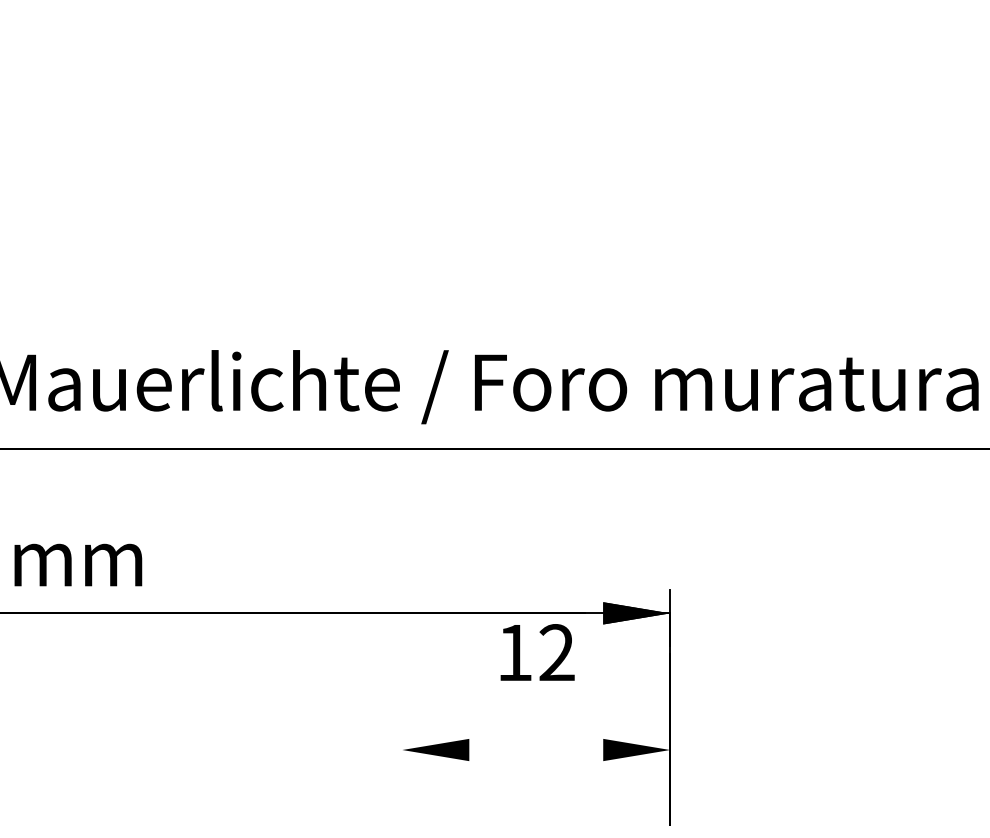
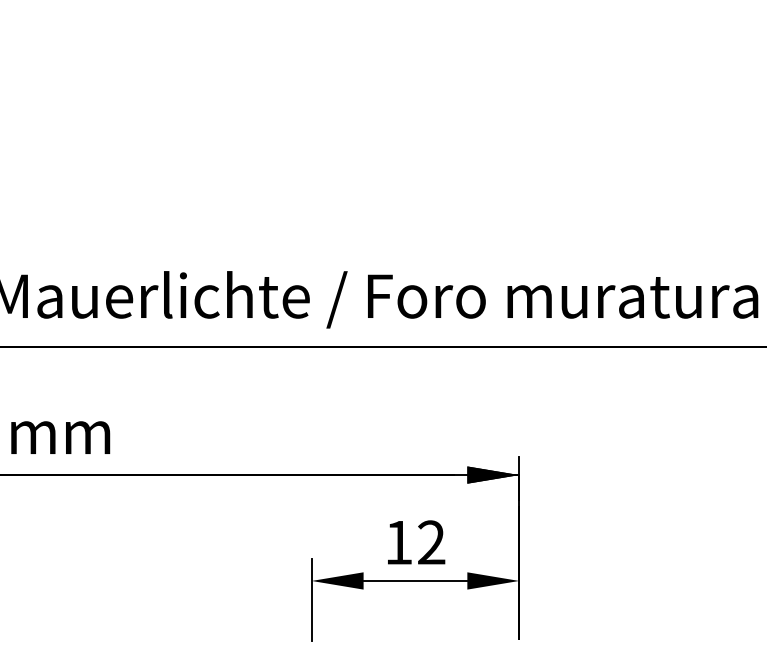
text: (537, 652) -> (416, 542), moved
line: (536, 749) -> (415, 580), added
line: (402, 773) -> (311, 599), added

